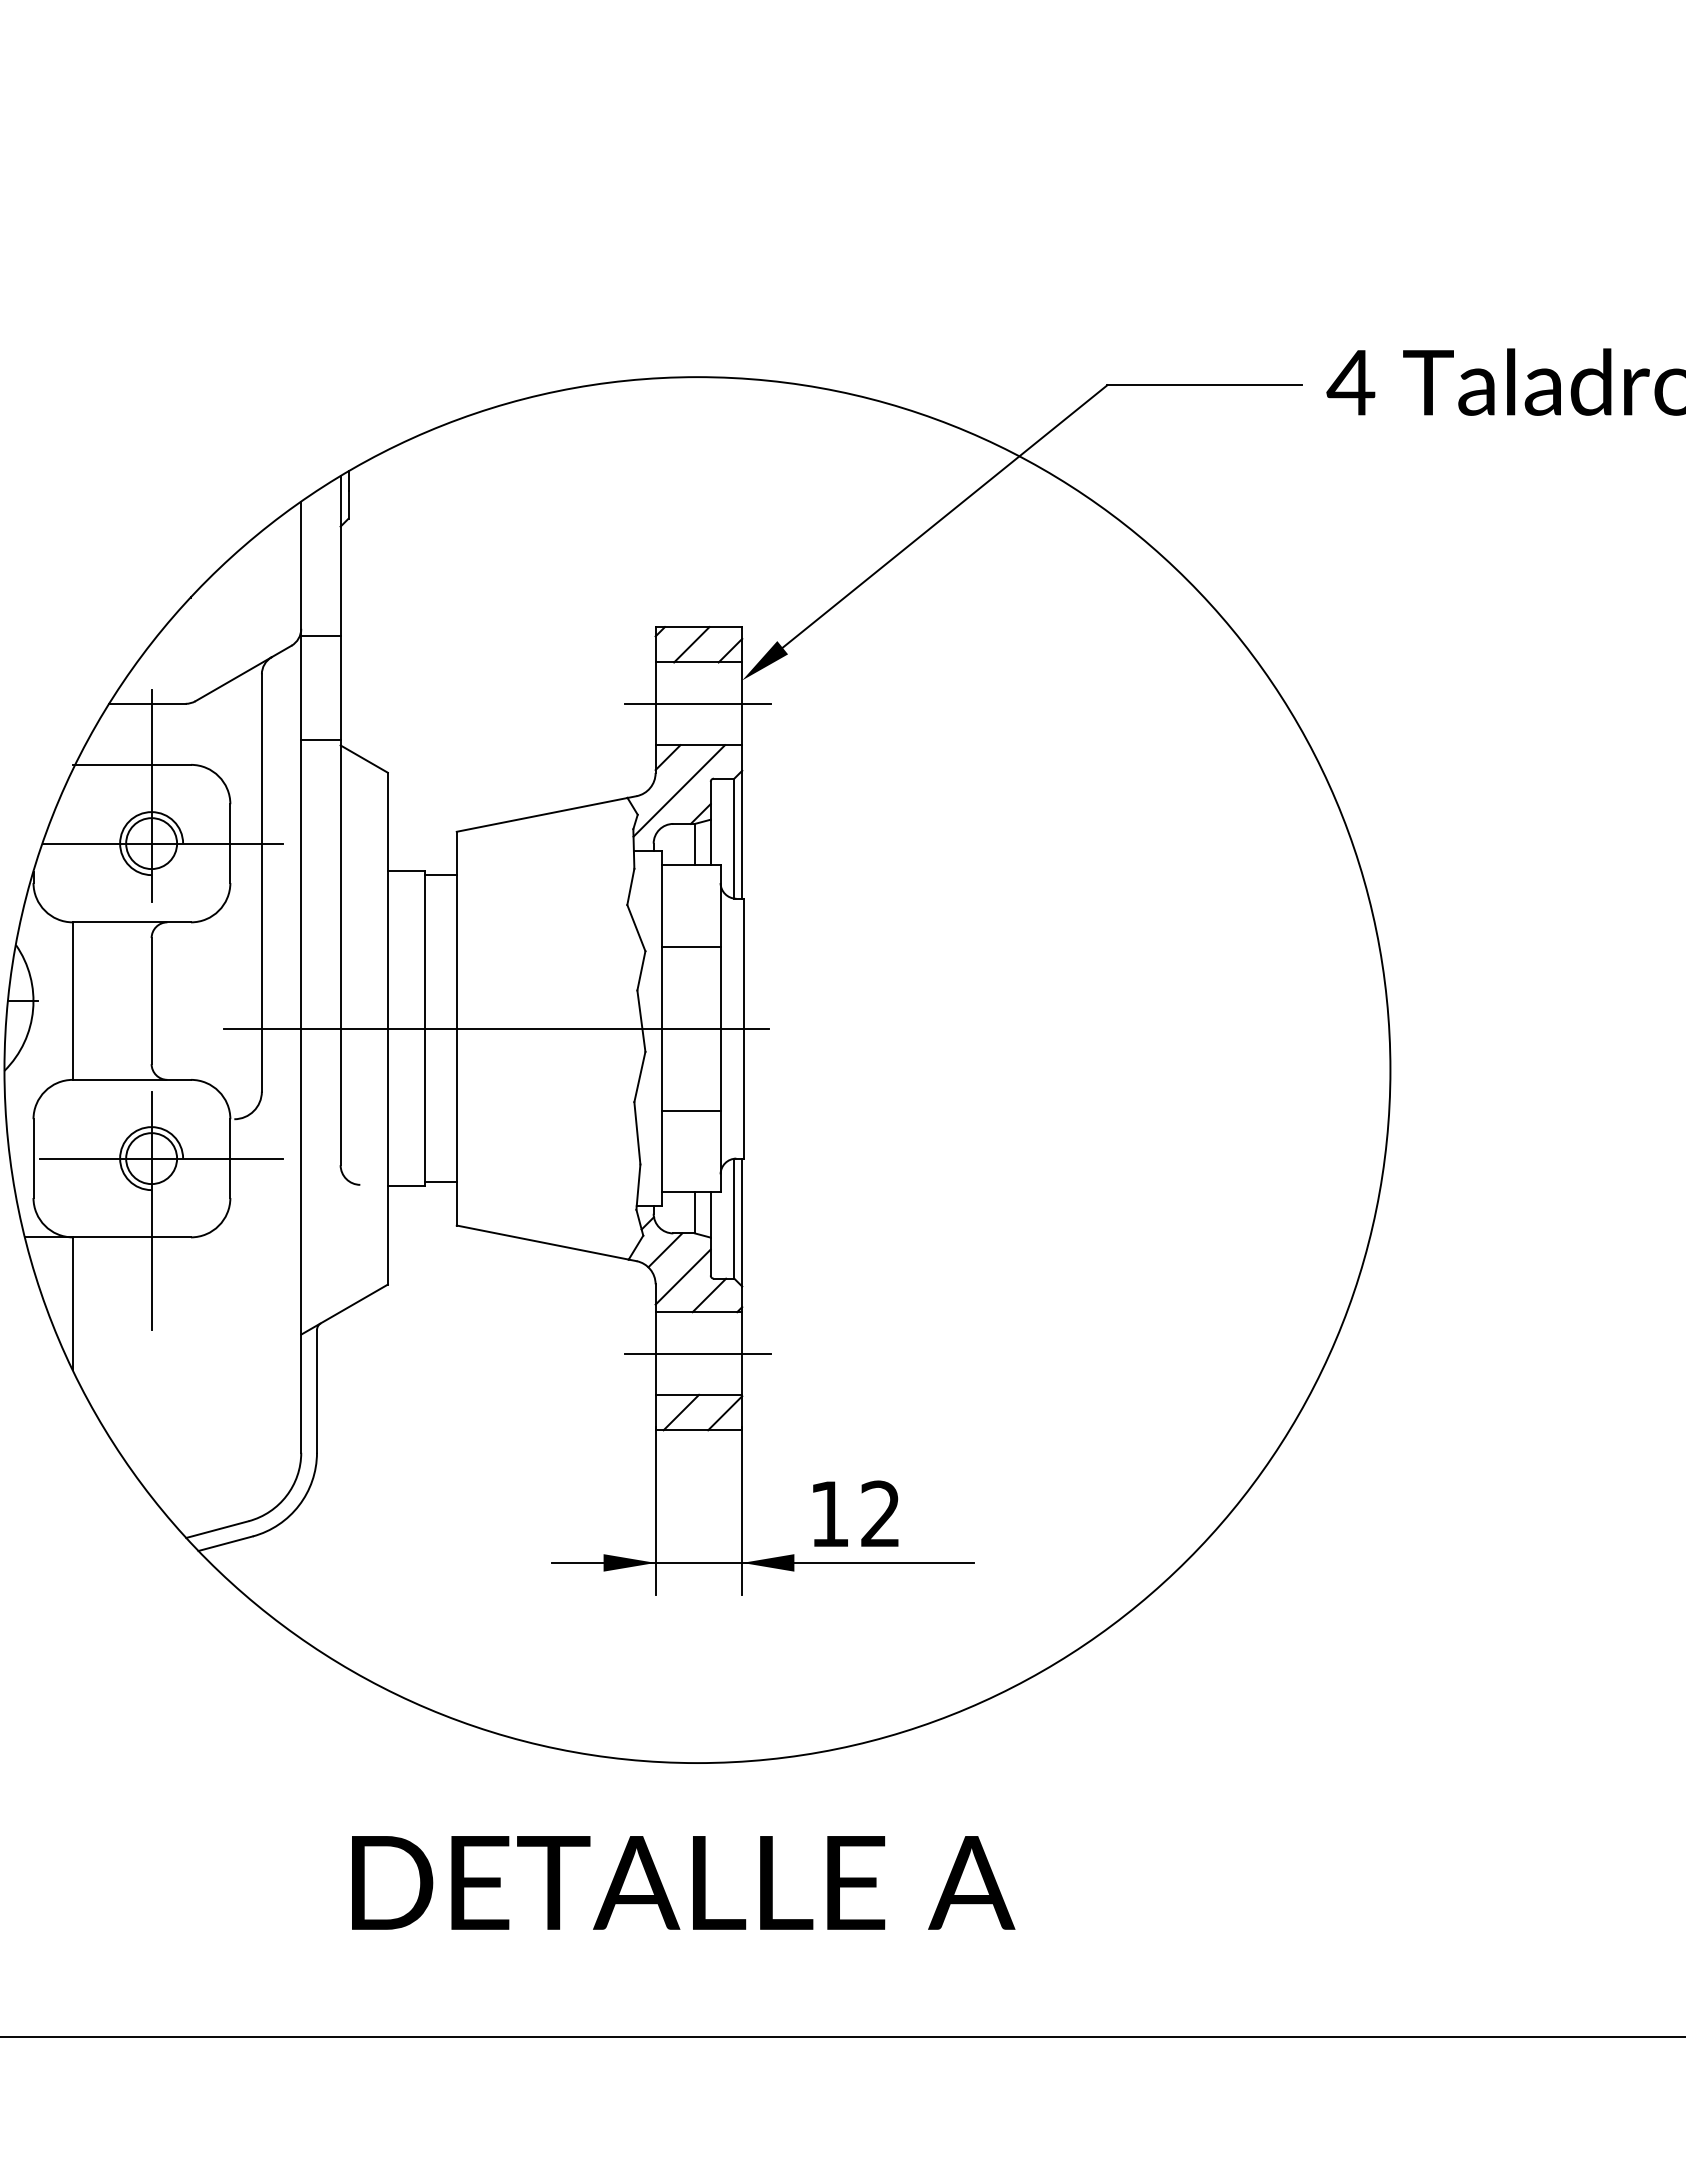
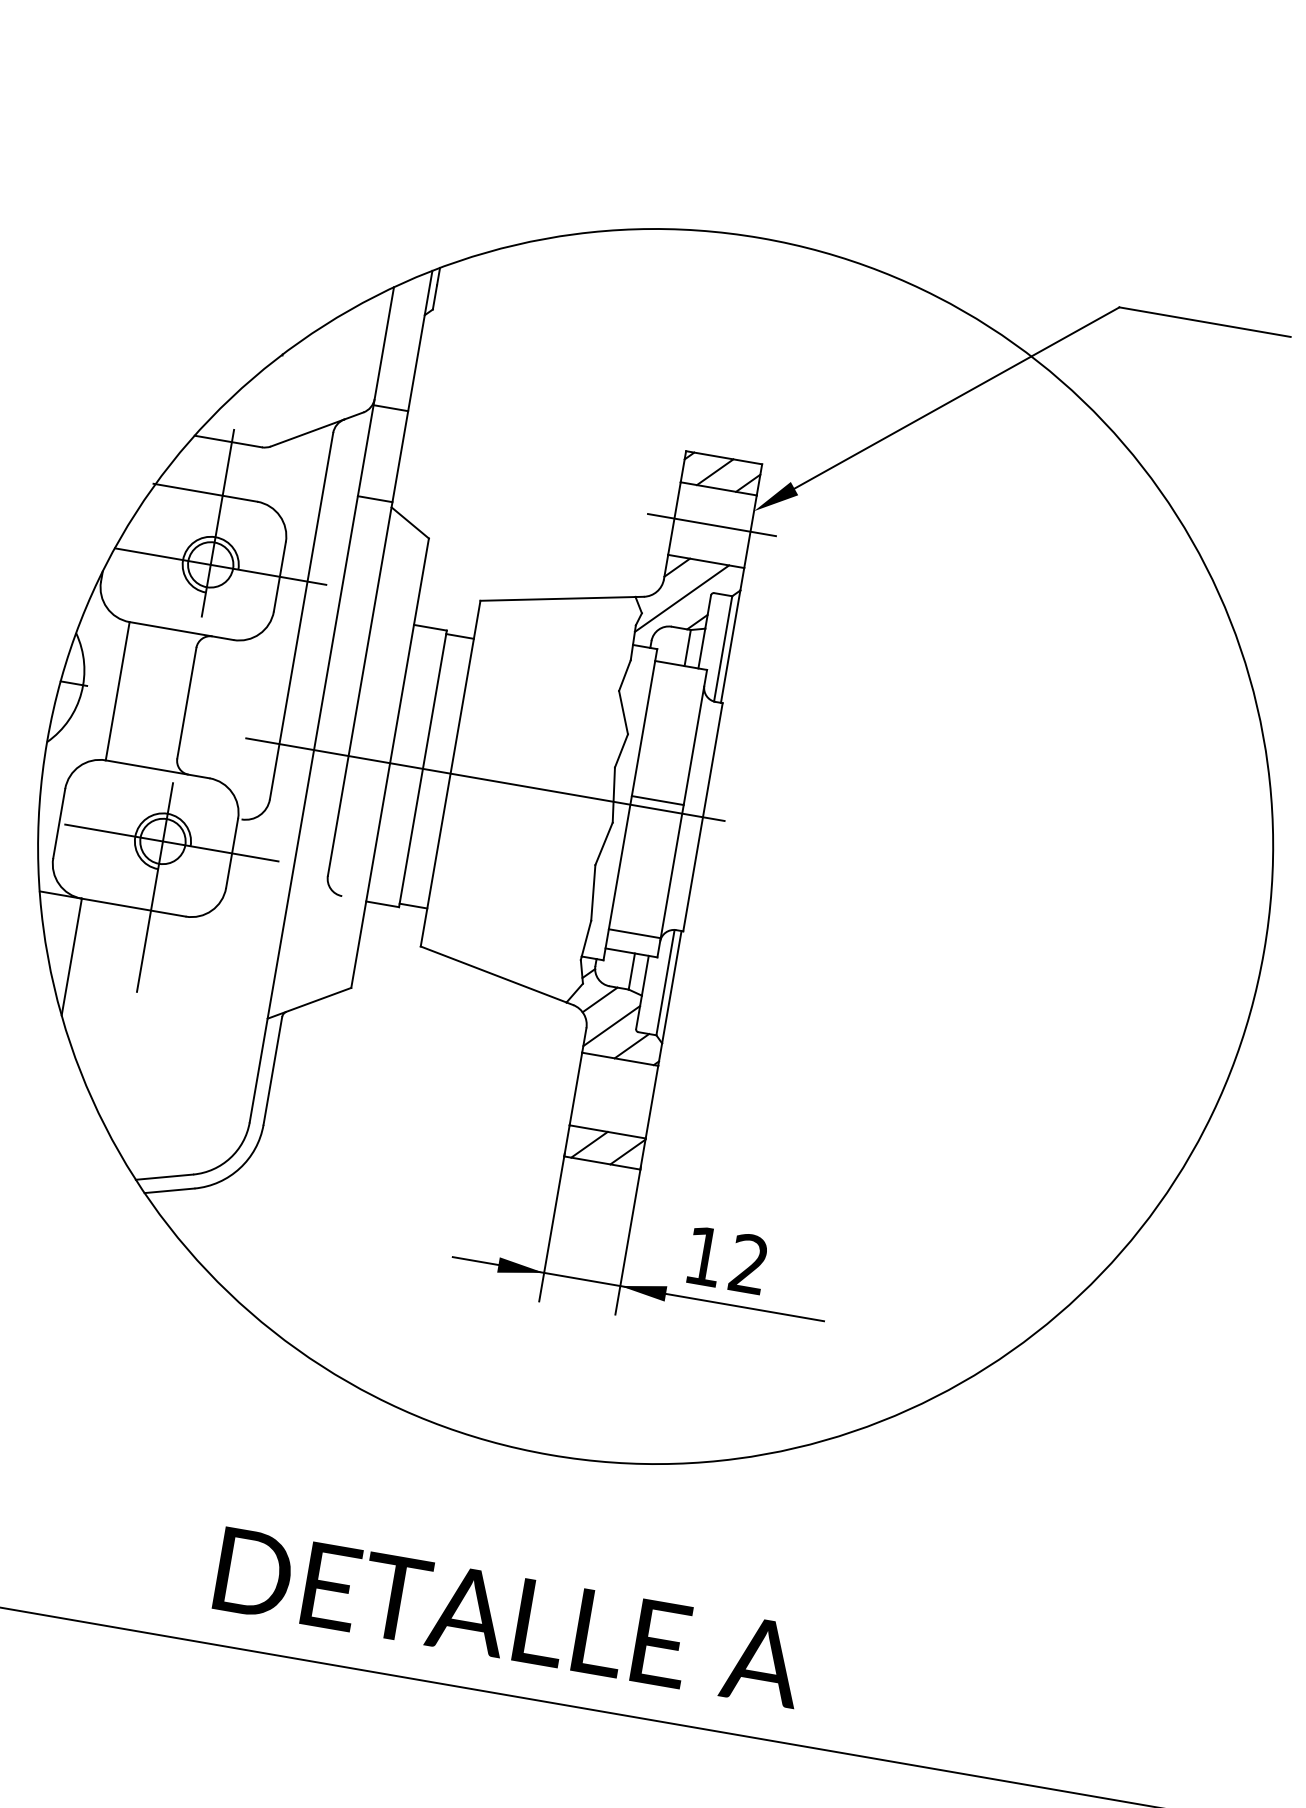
line: (690, 946) -> (657, 800), moved
line: (690, 1110) -> (634, 933), moved
line: (698, 1353) -> (613, 1095), removed
text: (683, 1882) -> (509, 1617), moved

